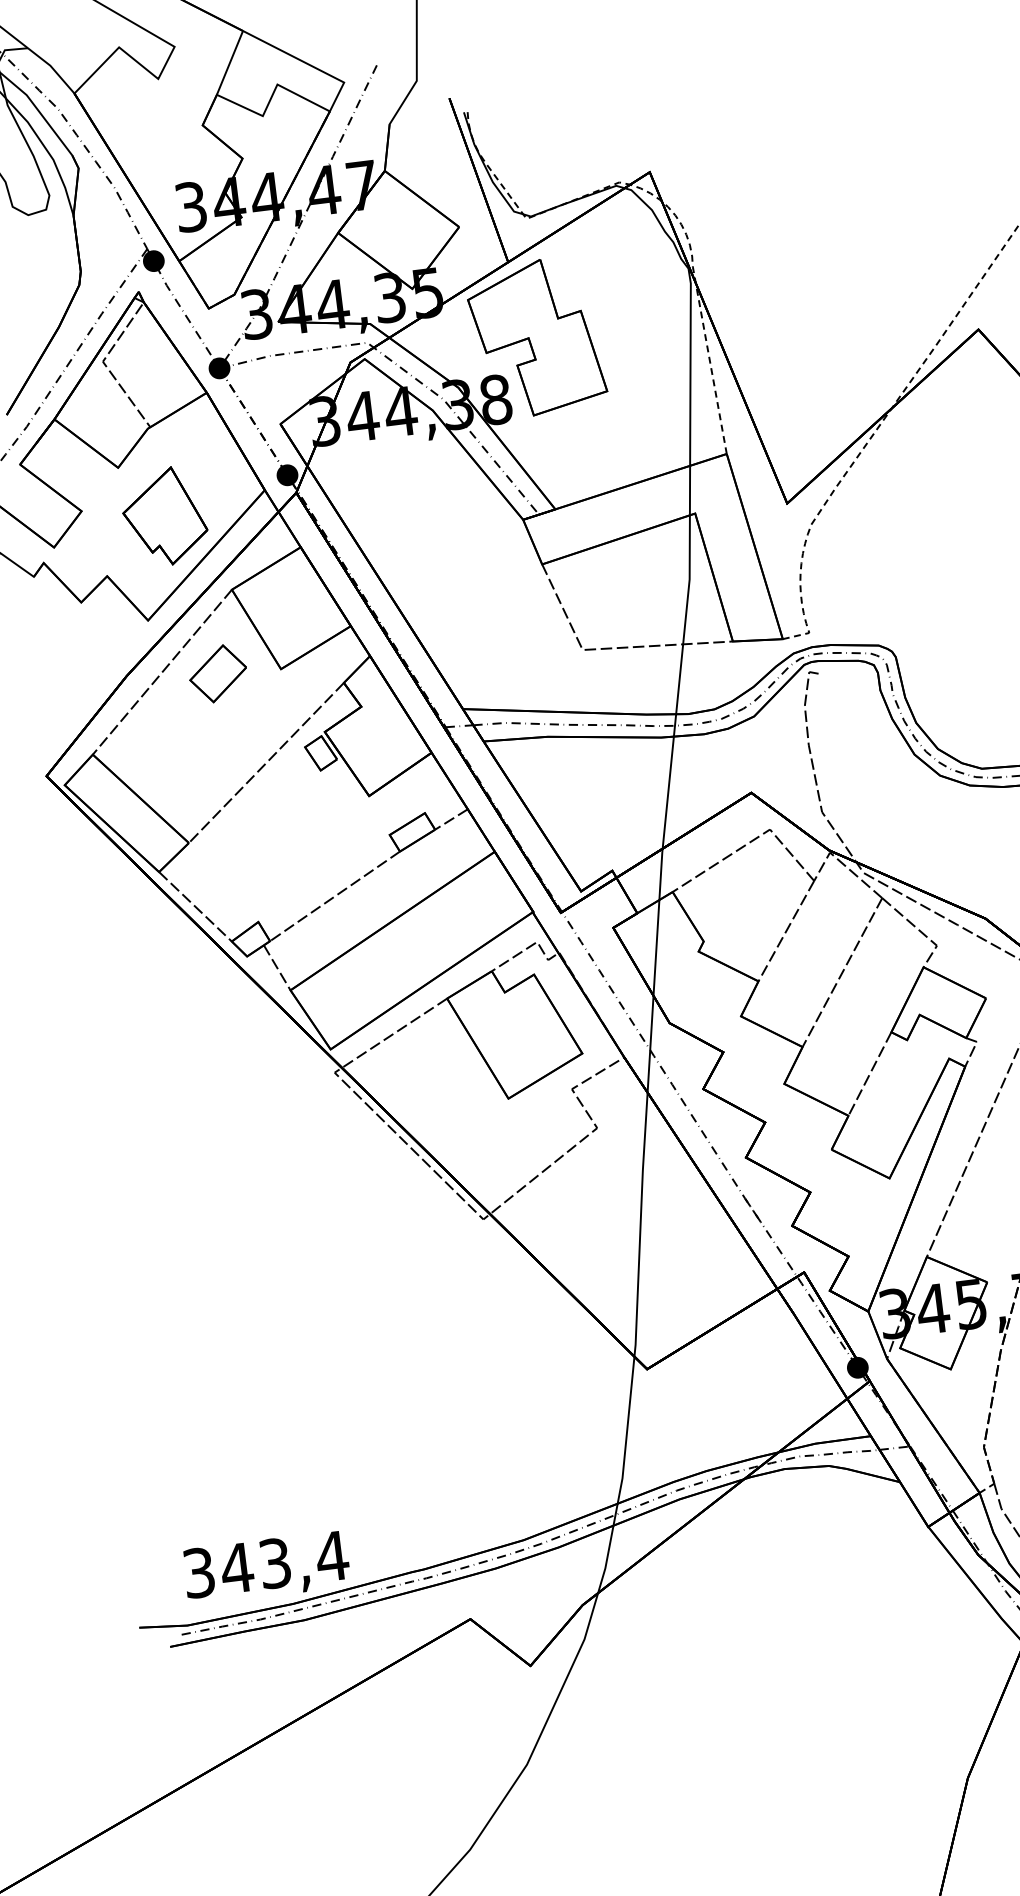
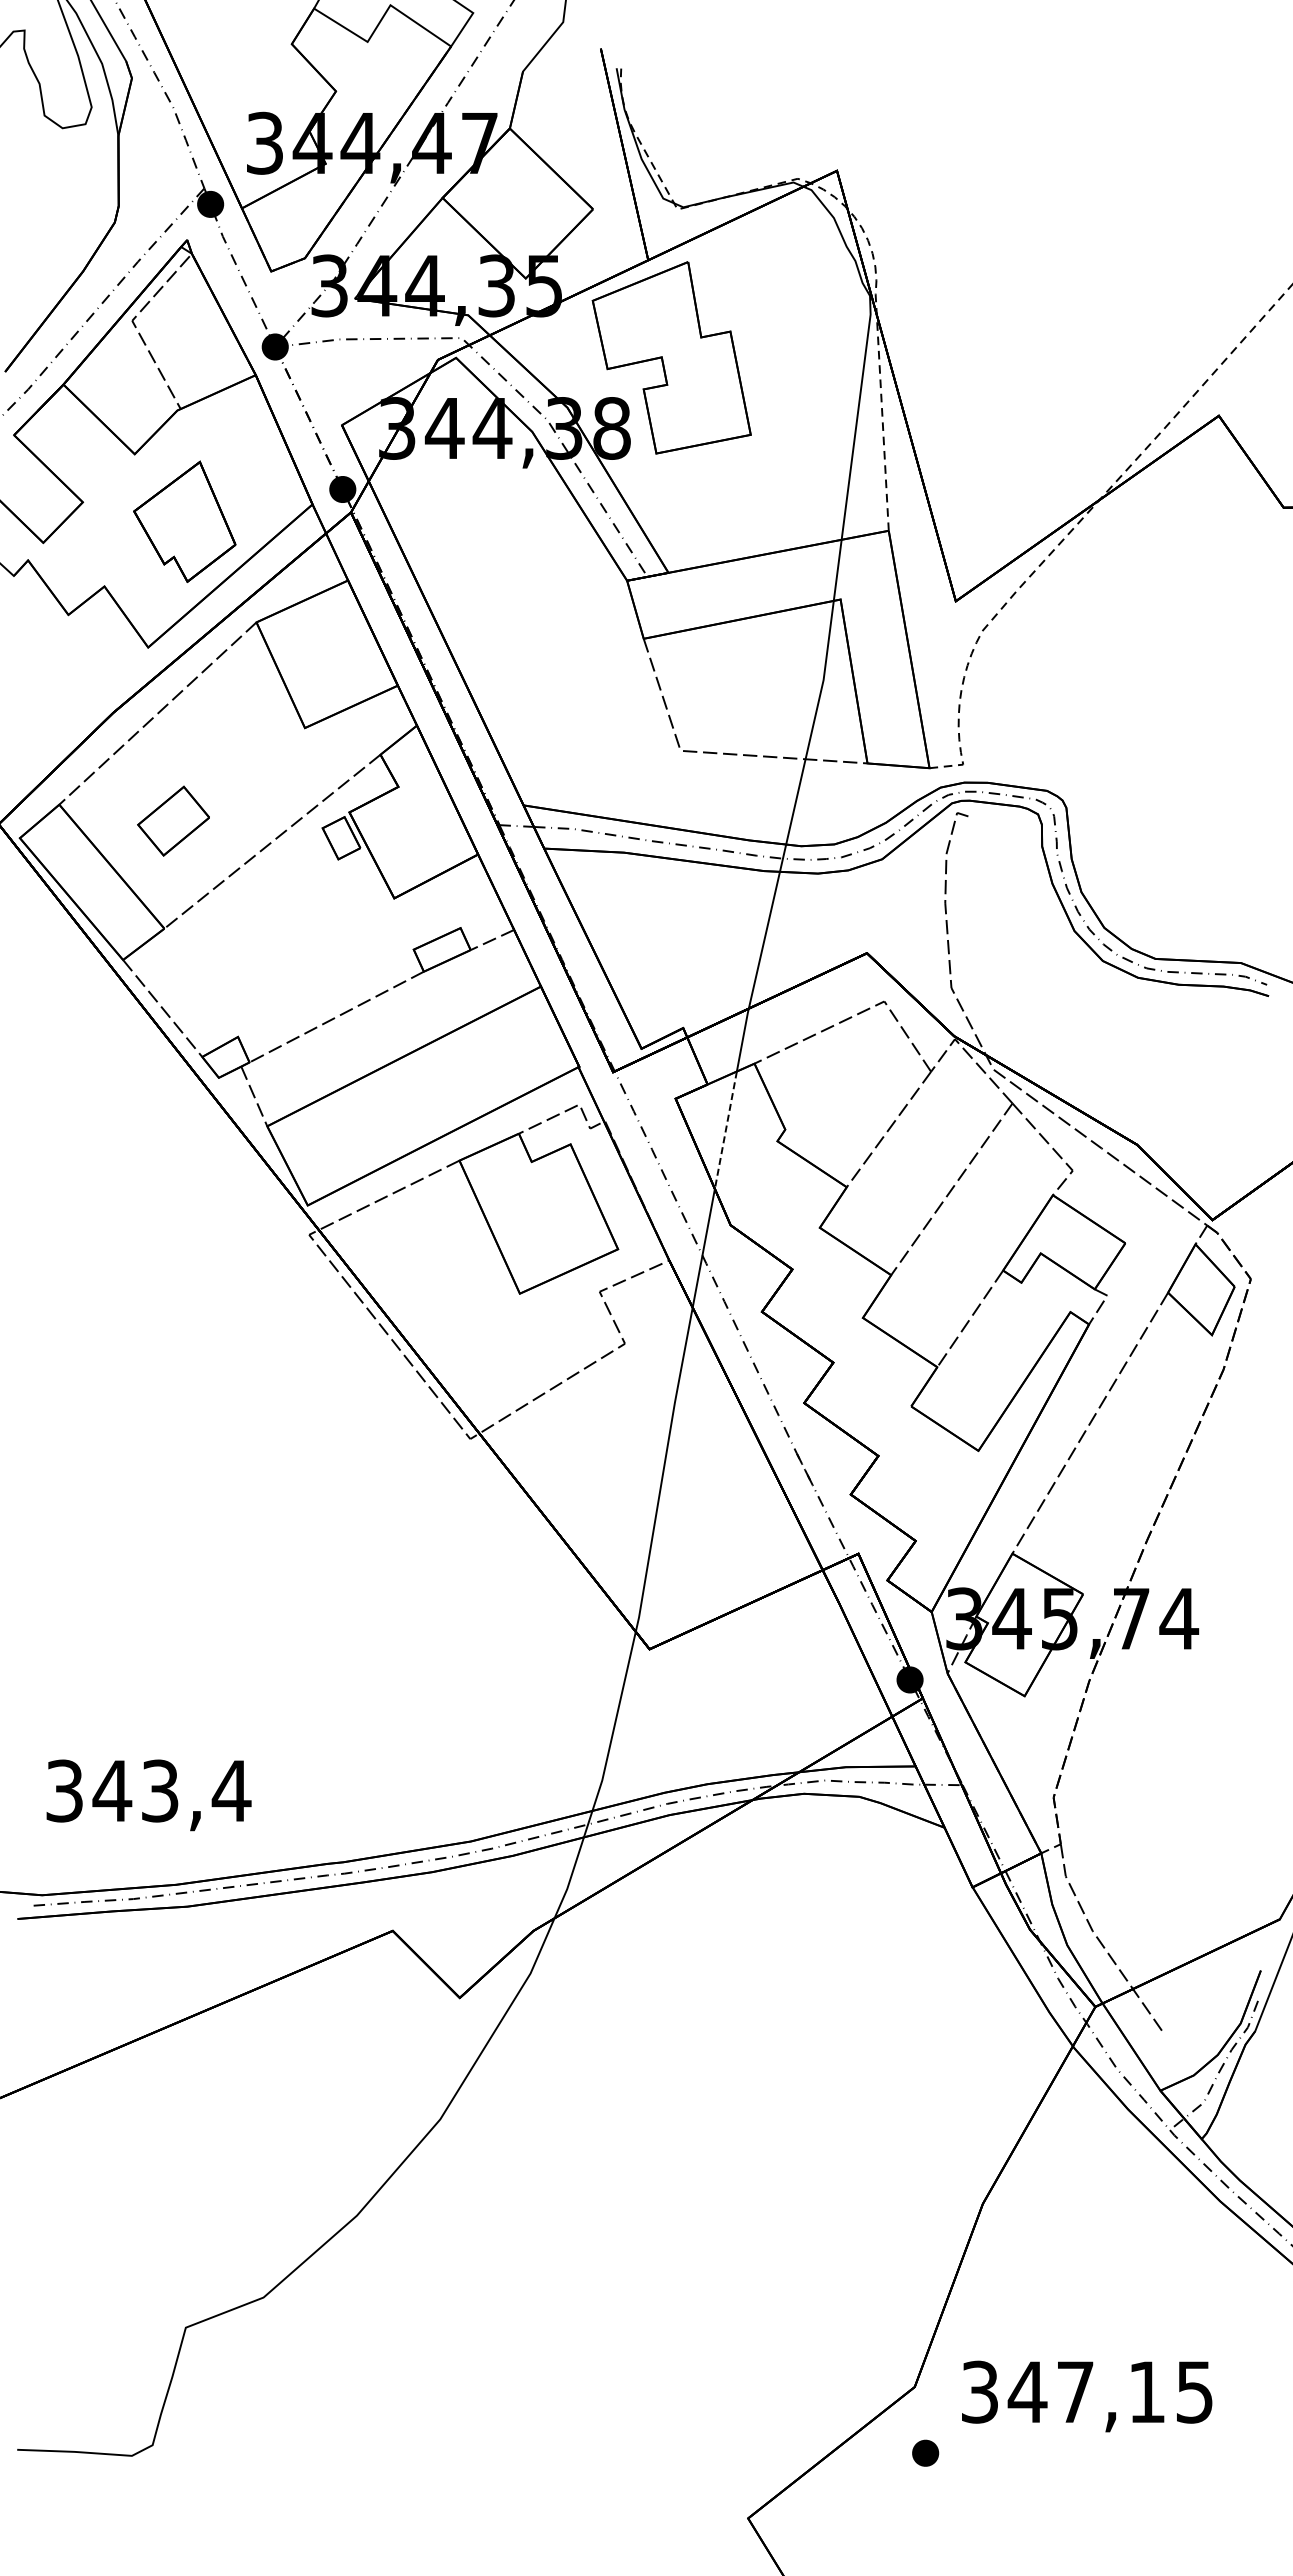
part: (218, 673) -> (173, 820), moved
line: (656, 948) -> (725, 1130), solid -> dashed
text: (266, 1568) -> (148, 1795), moved

